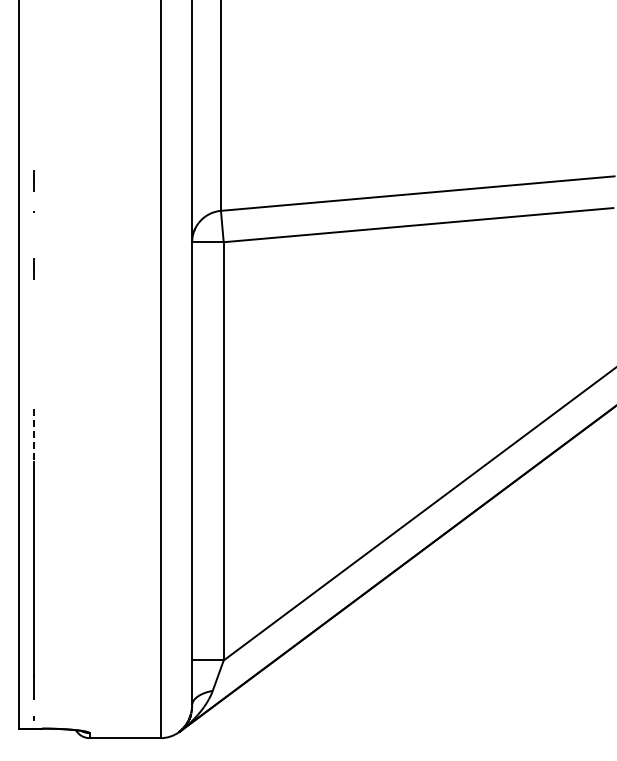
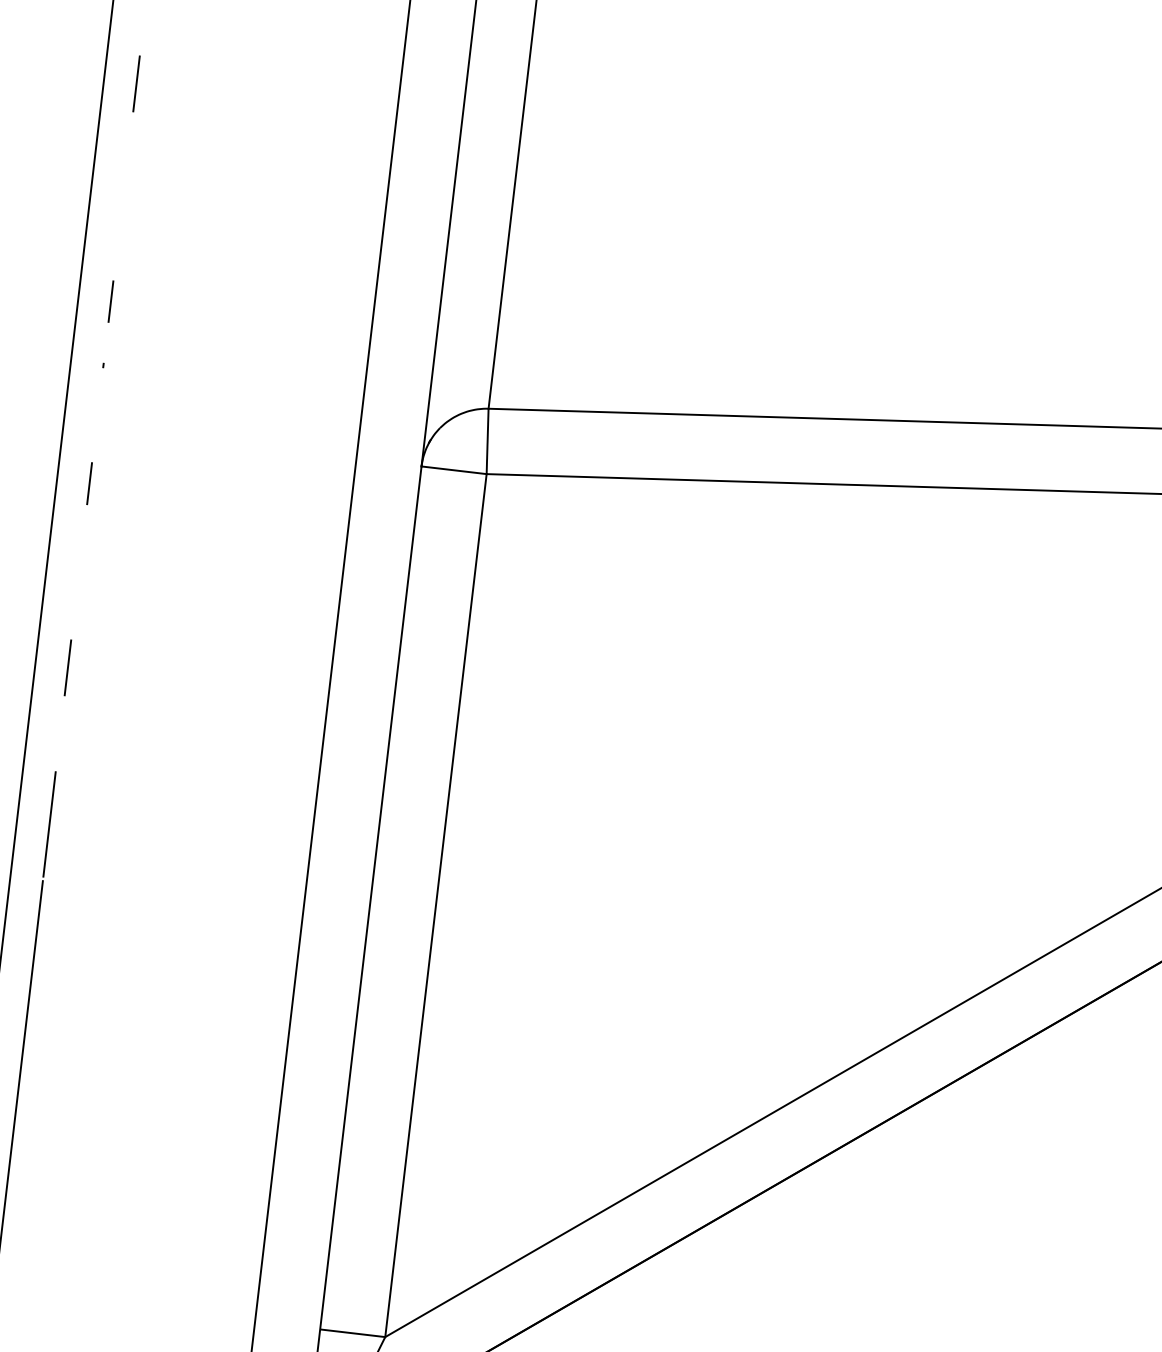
line: (34, 75) -> (136, 84), added
line: (34, 358) -> (68, 668), added
line: (34, 434) -> (49, 824), dashed -> solid

